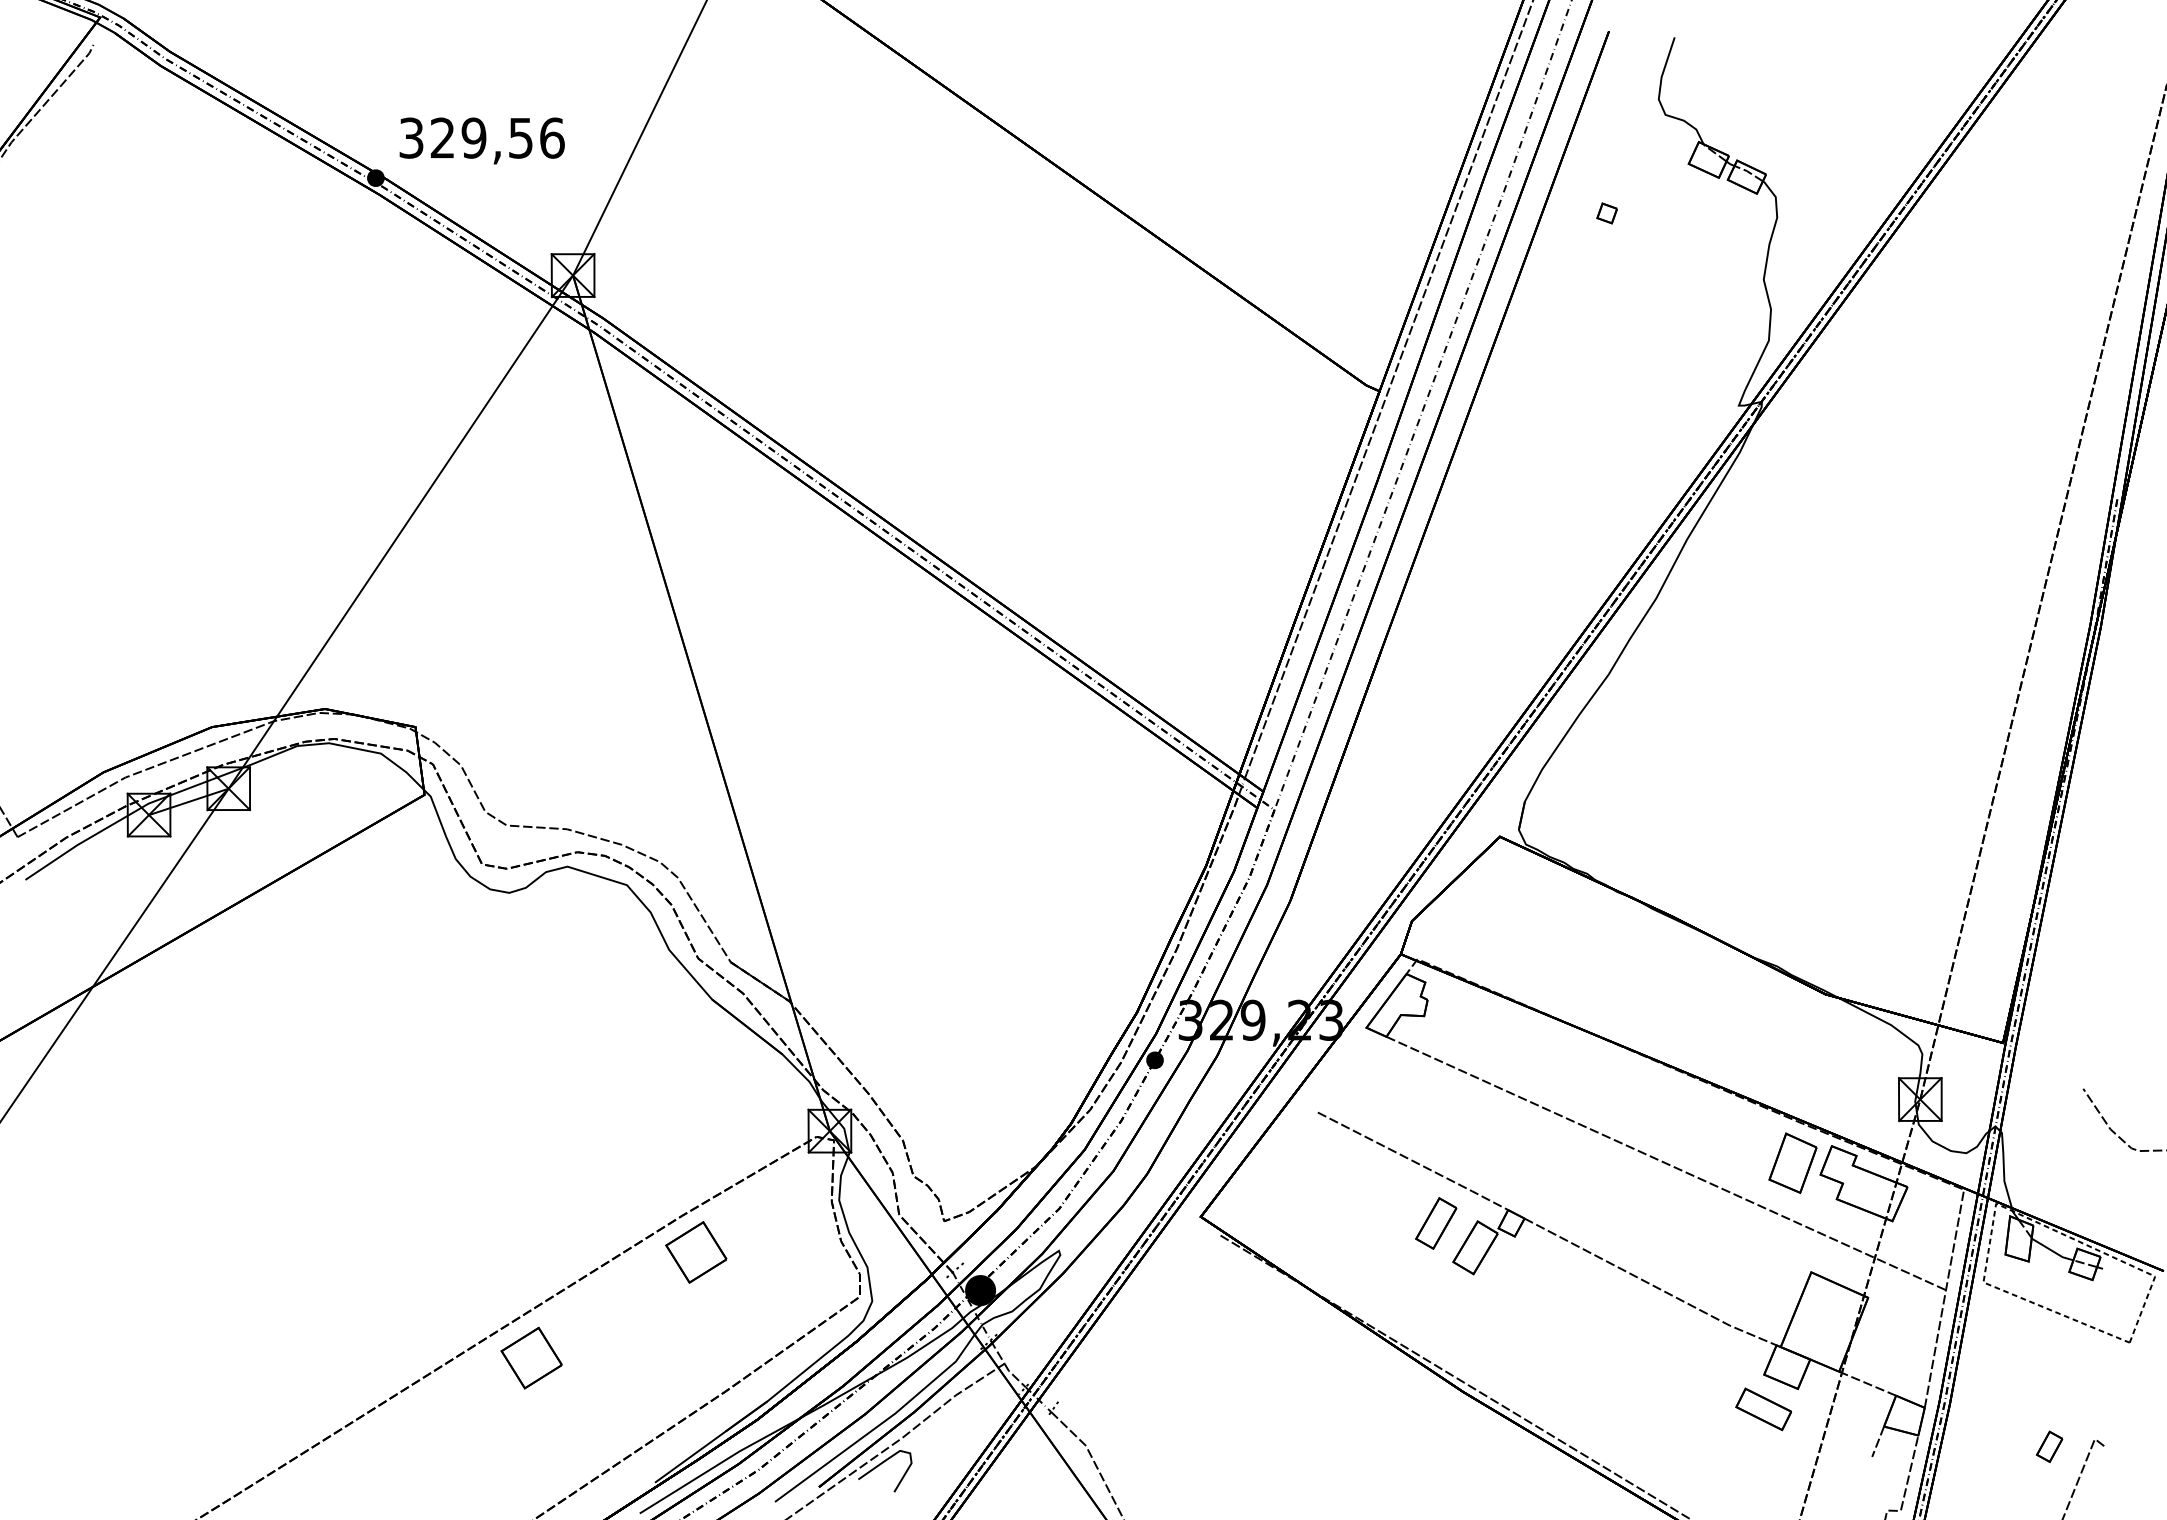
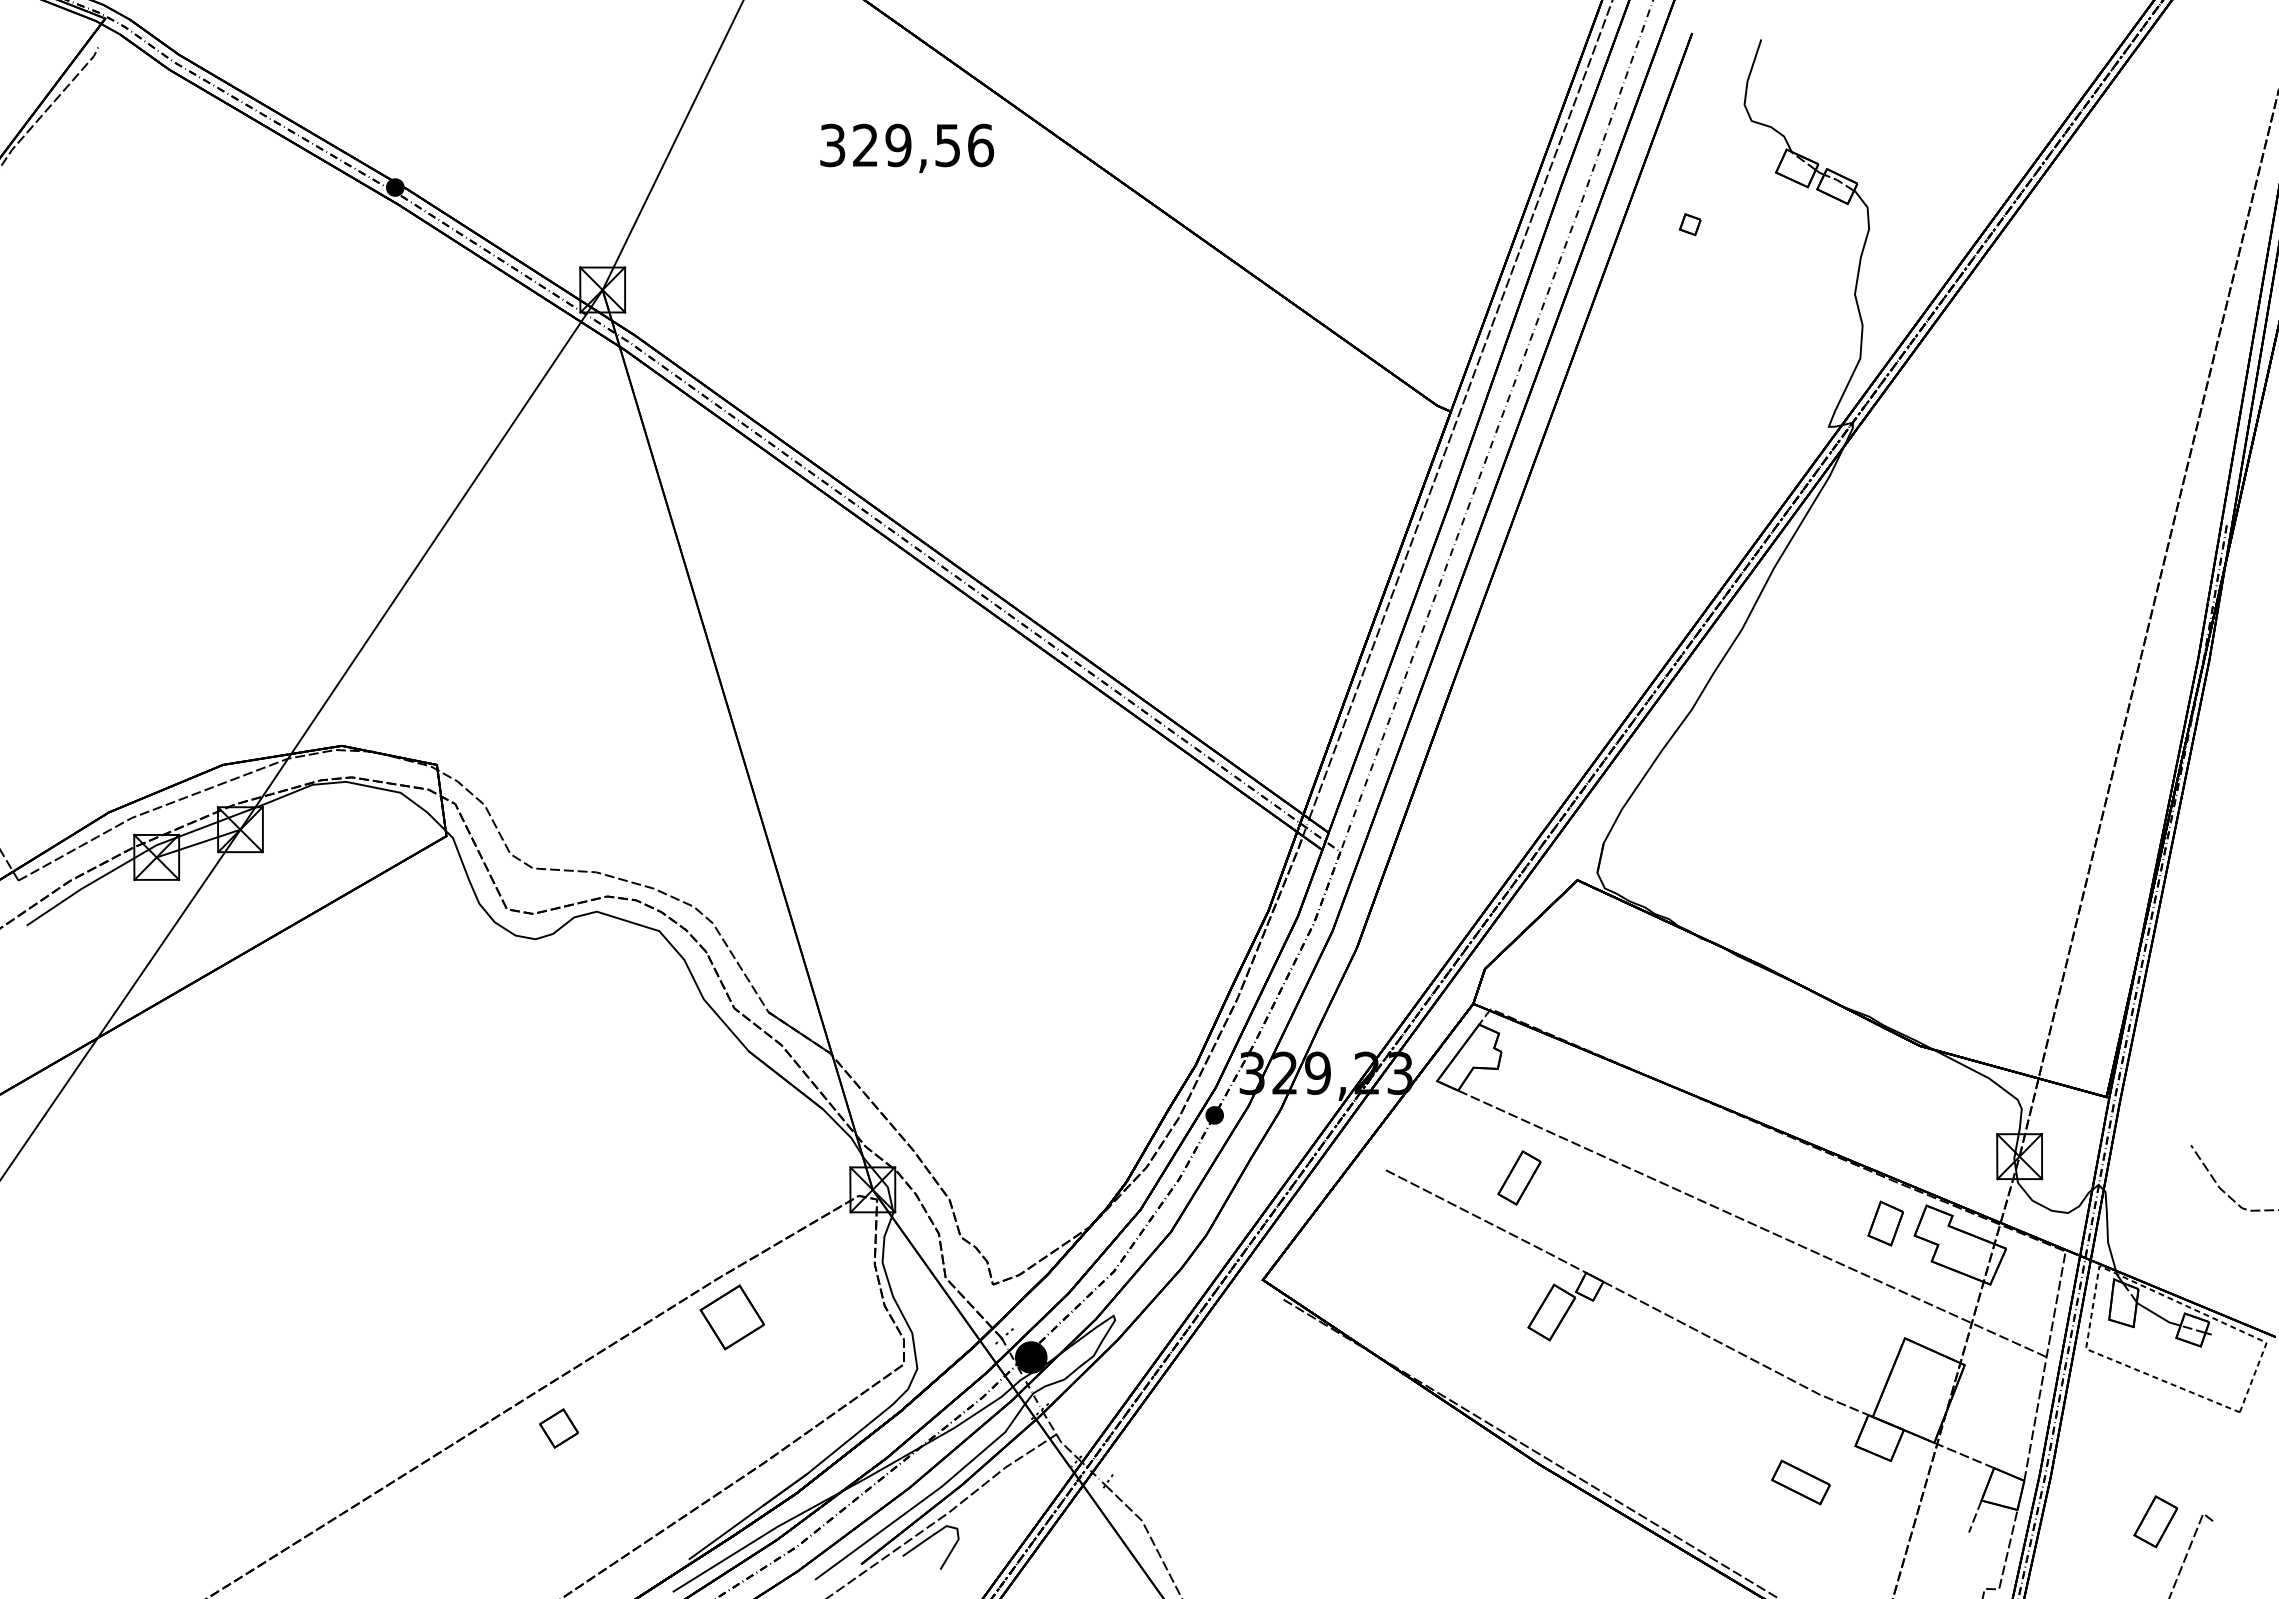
text: (481, 141) -> (906, 148), moved
part: (1792, 1163) -> (1885, 1223), size x0.7
part: (1436, 1223) -> (1519, 1177), moved
part: (531, 1358) -> (558, 1428), size x0.6
part: (1763, 1409) -> (1800, 1482), moved
part: (2049, 1446) -> (2155, 1521), size x1.6

